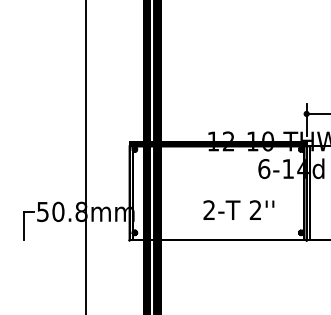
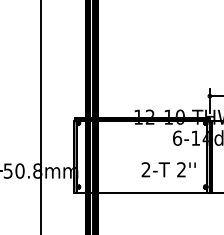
text: (238, 209) -> (168, 169), moved

